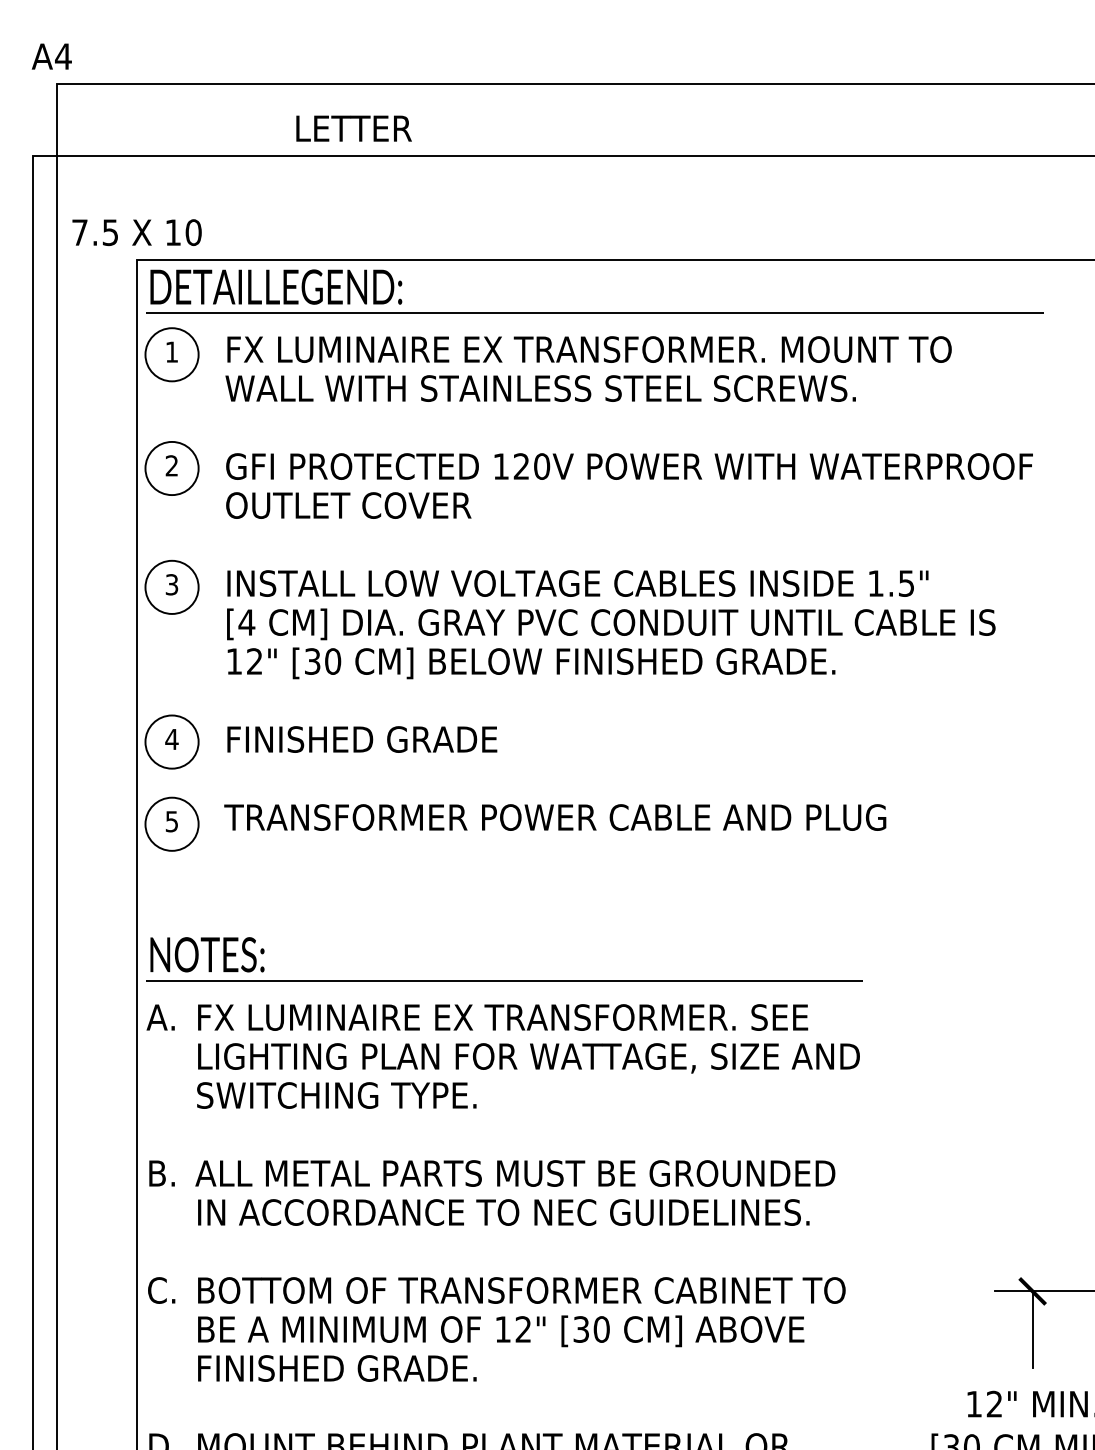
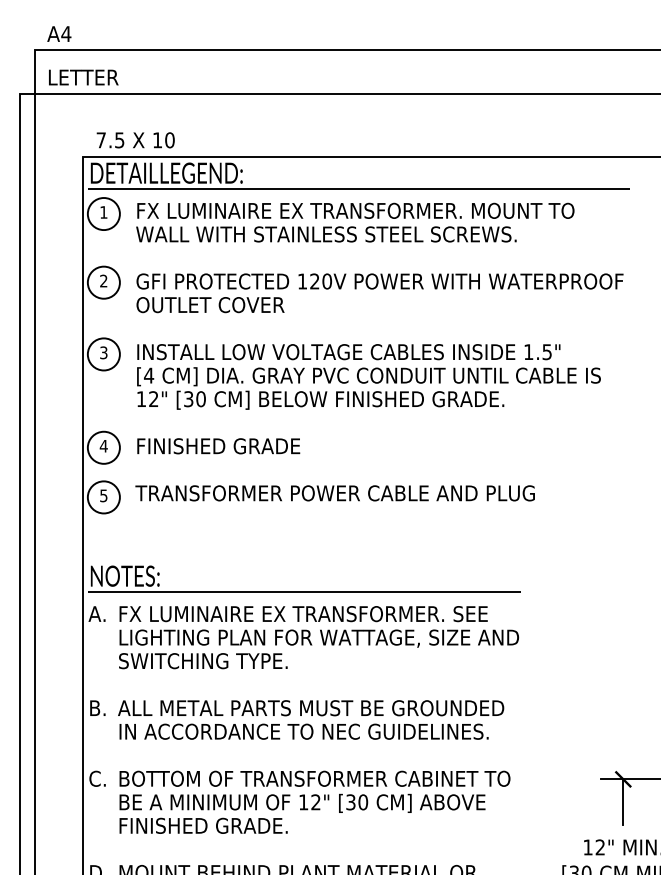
text: (52, 55) -> (59, 33), moved
text: (353, 128) -> (83, 77), moved
text: (136, 232) -> (135, 140), moved

